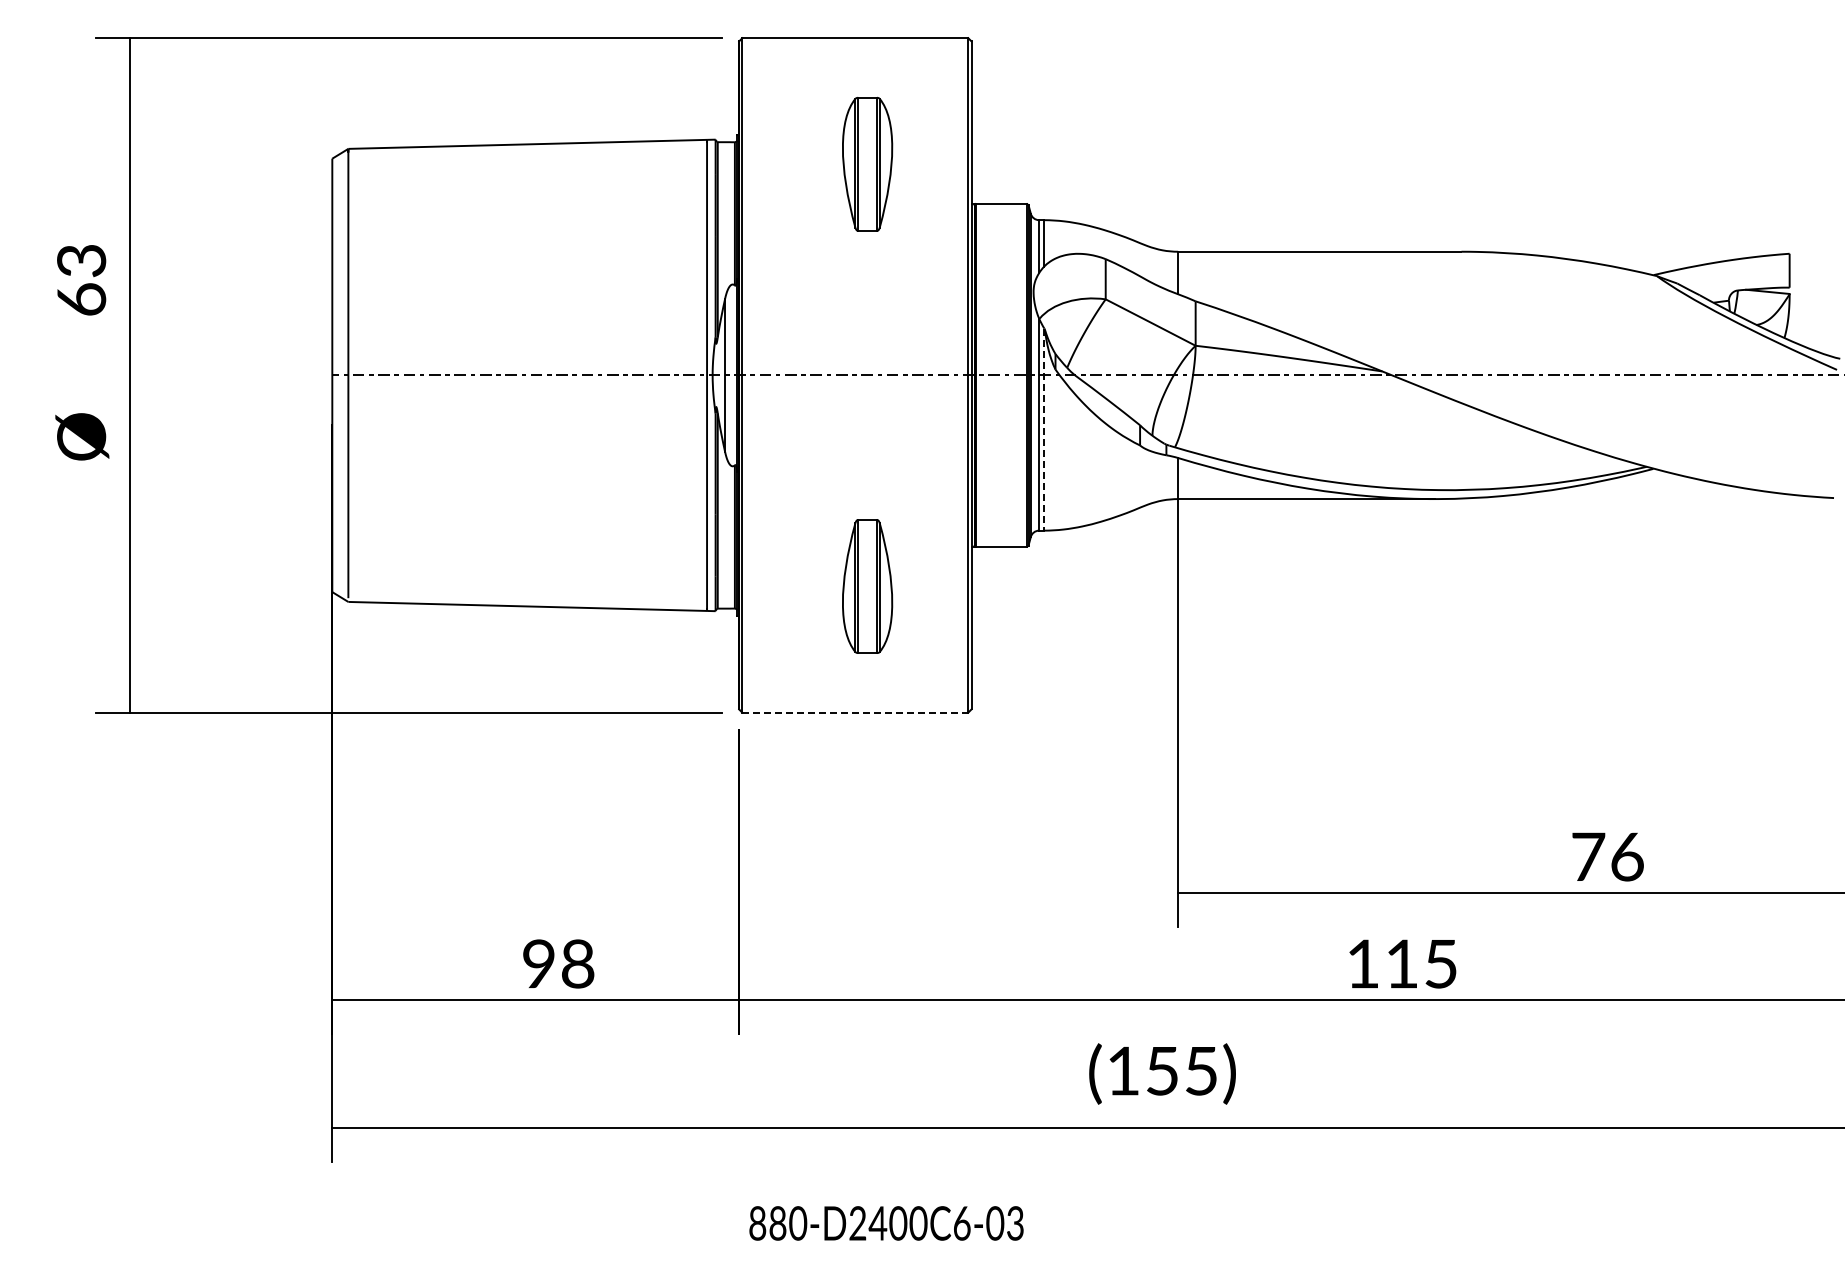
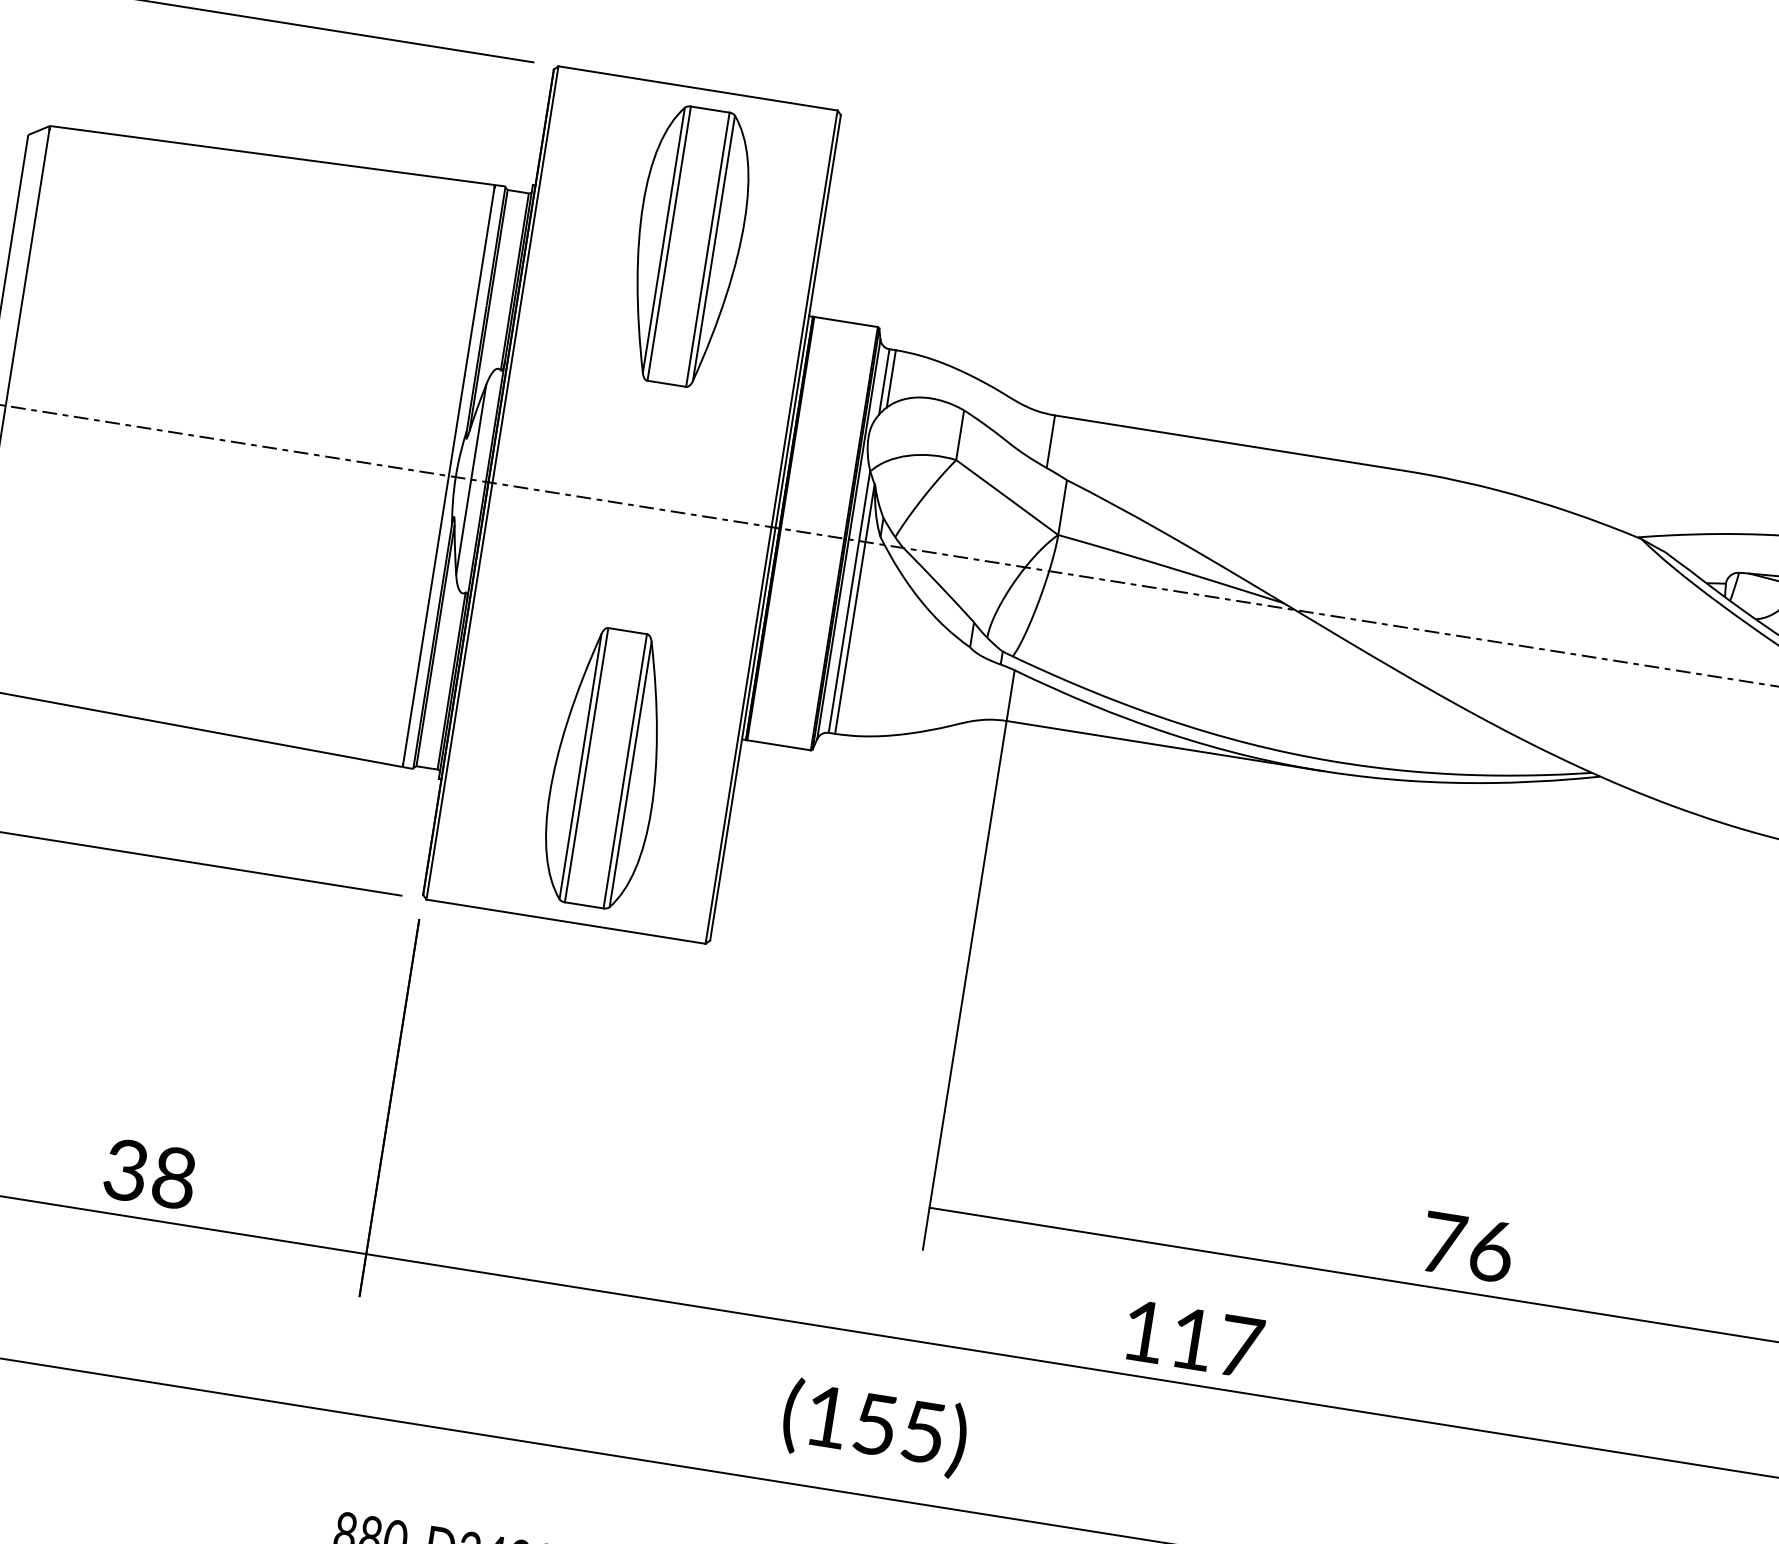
part: (867, 164) -> (688, 246), size x1.67
line: (1044, 430) -> (854, 610), dashed -> solid
part: (867, 586) -> (605, 768), size x1.67
line: (855, 712) -> (566, 921), dashed -> solid
text: (538, 963) -> (125, 1169), 98 -> 38
text: (1441, 964) -> (1240, 1347), 115 -> 117

